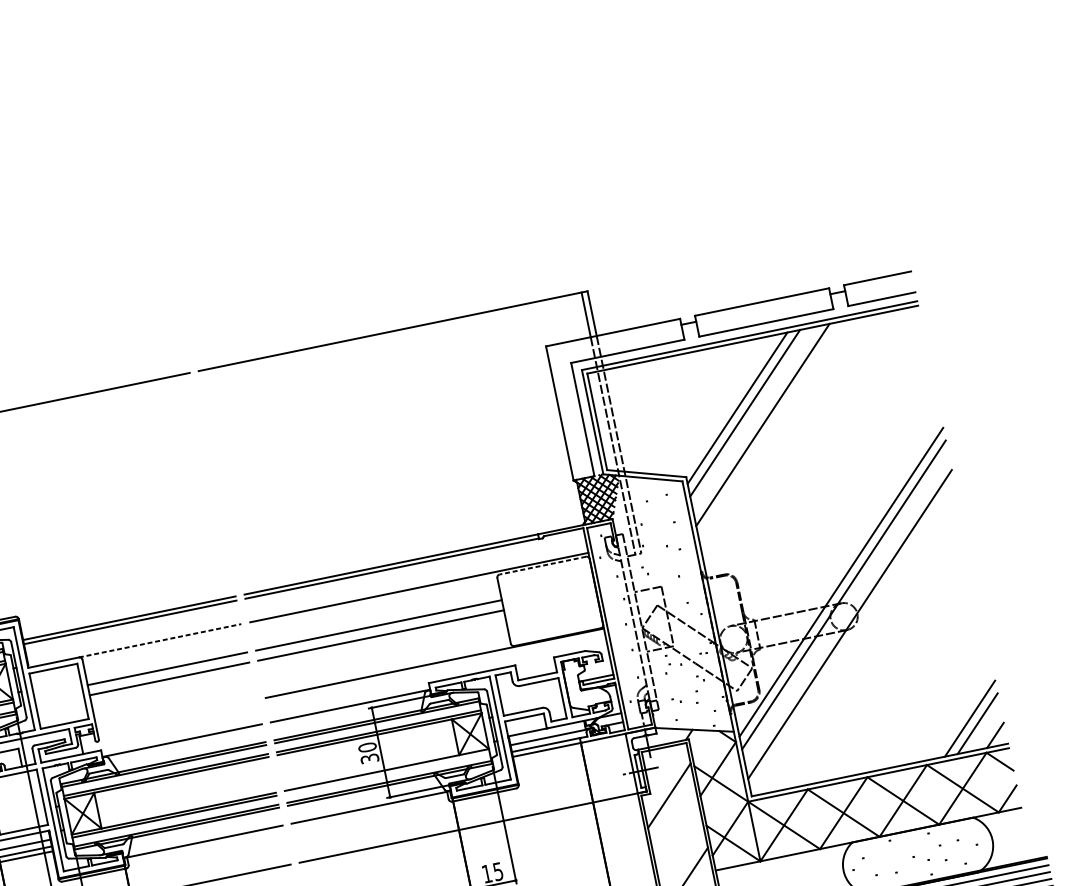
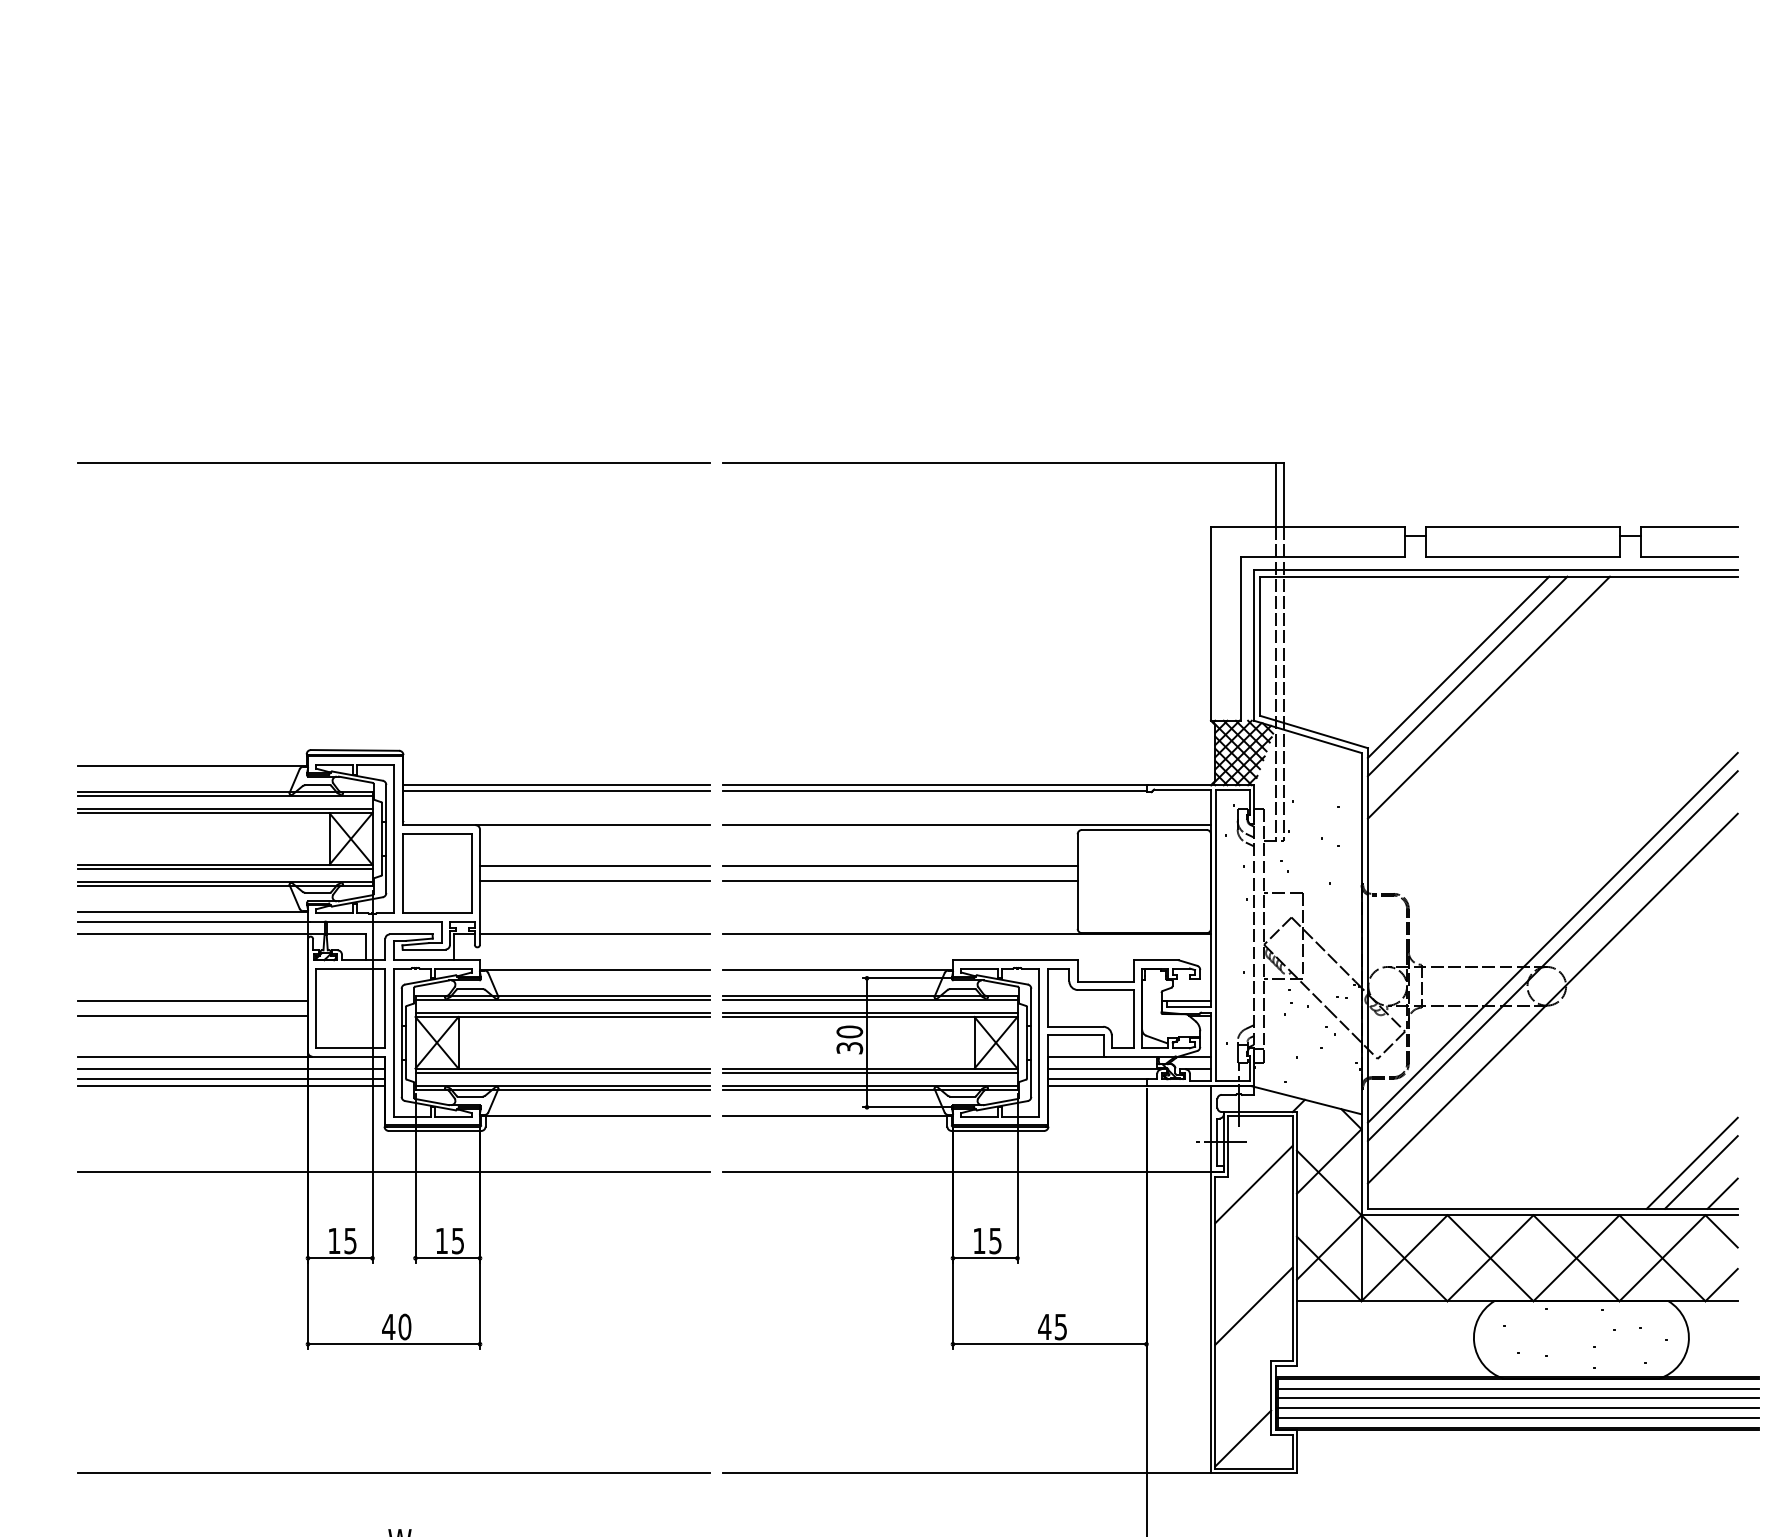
line: (542, 565) -> (1143, 829), dashed -> solid
line: (160, 640) -> (593, 825), dashed -> solid
line: (177, 716) -> (595, 934), added
line: (386, 772) -> (869, 1072), added

